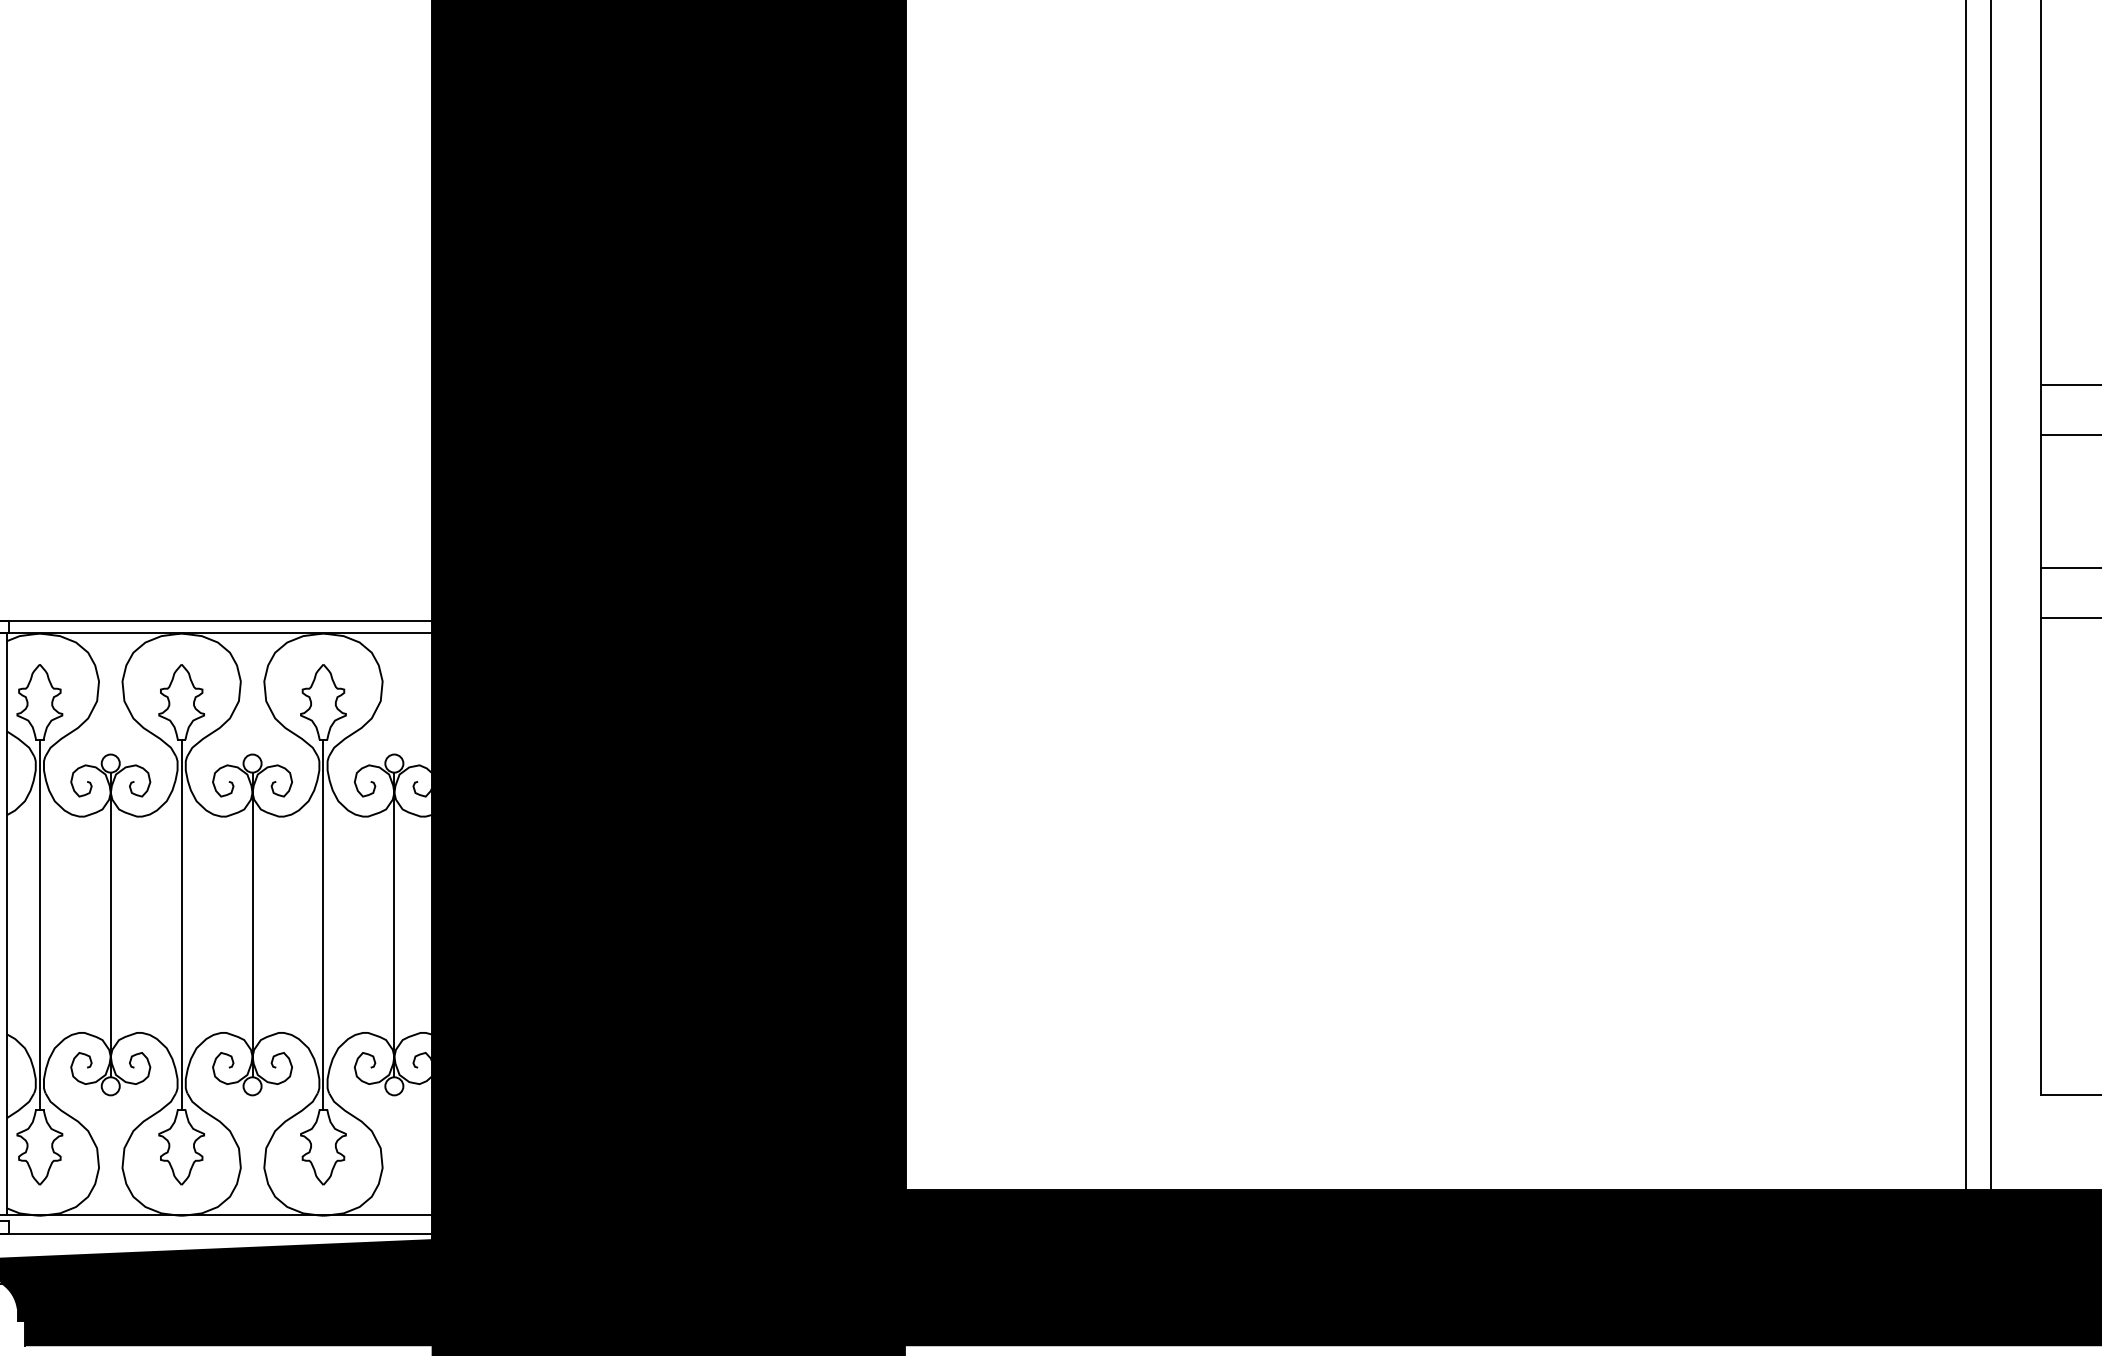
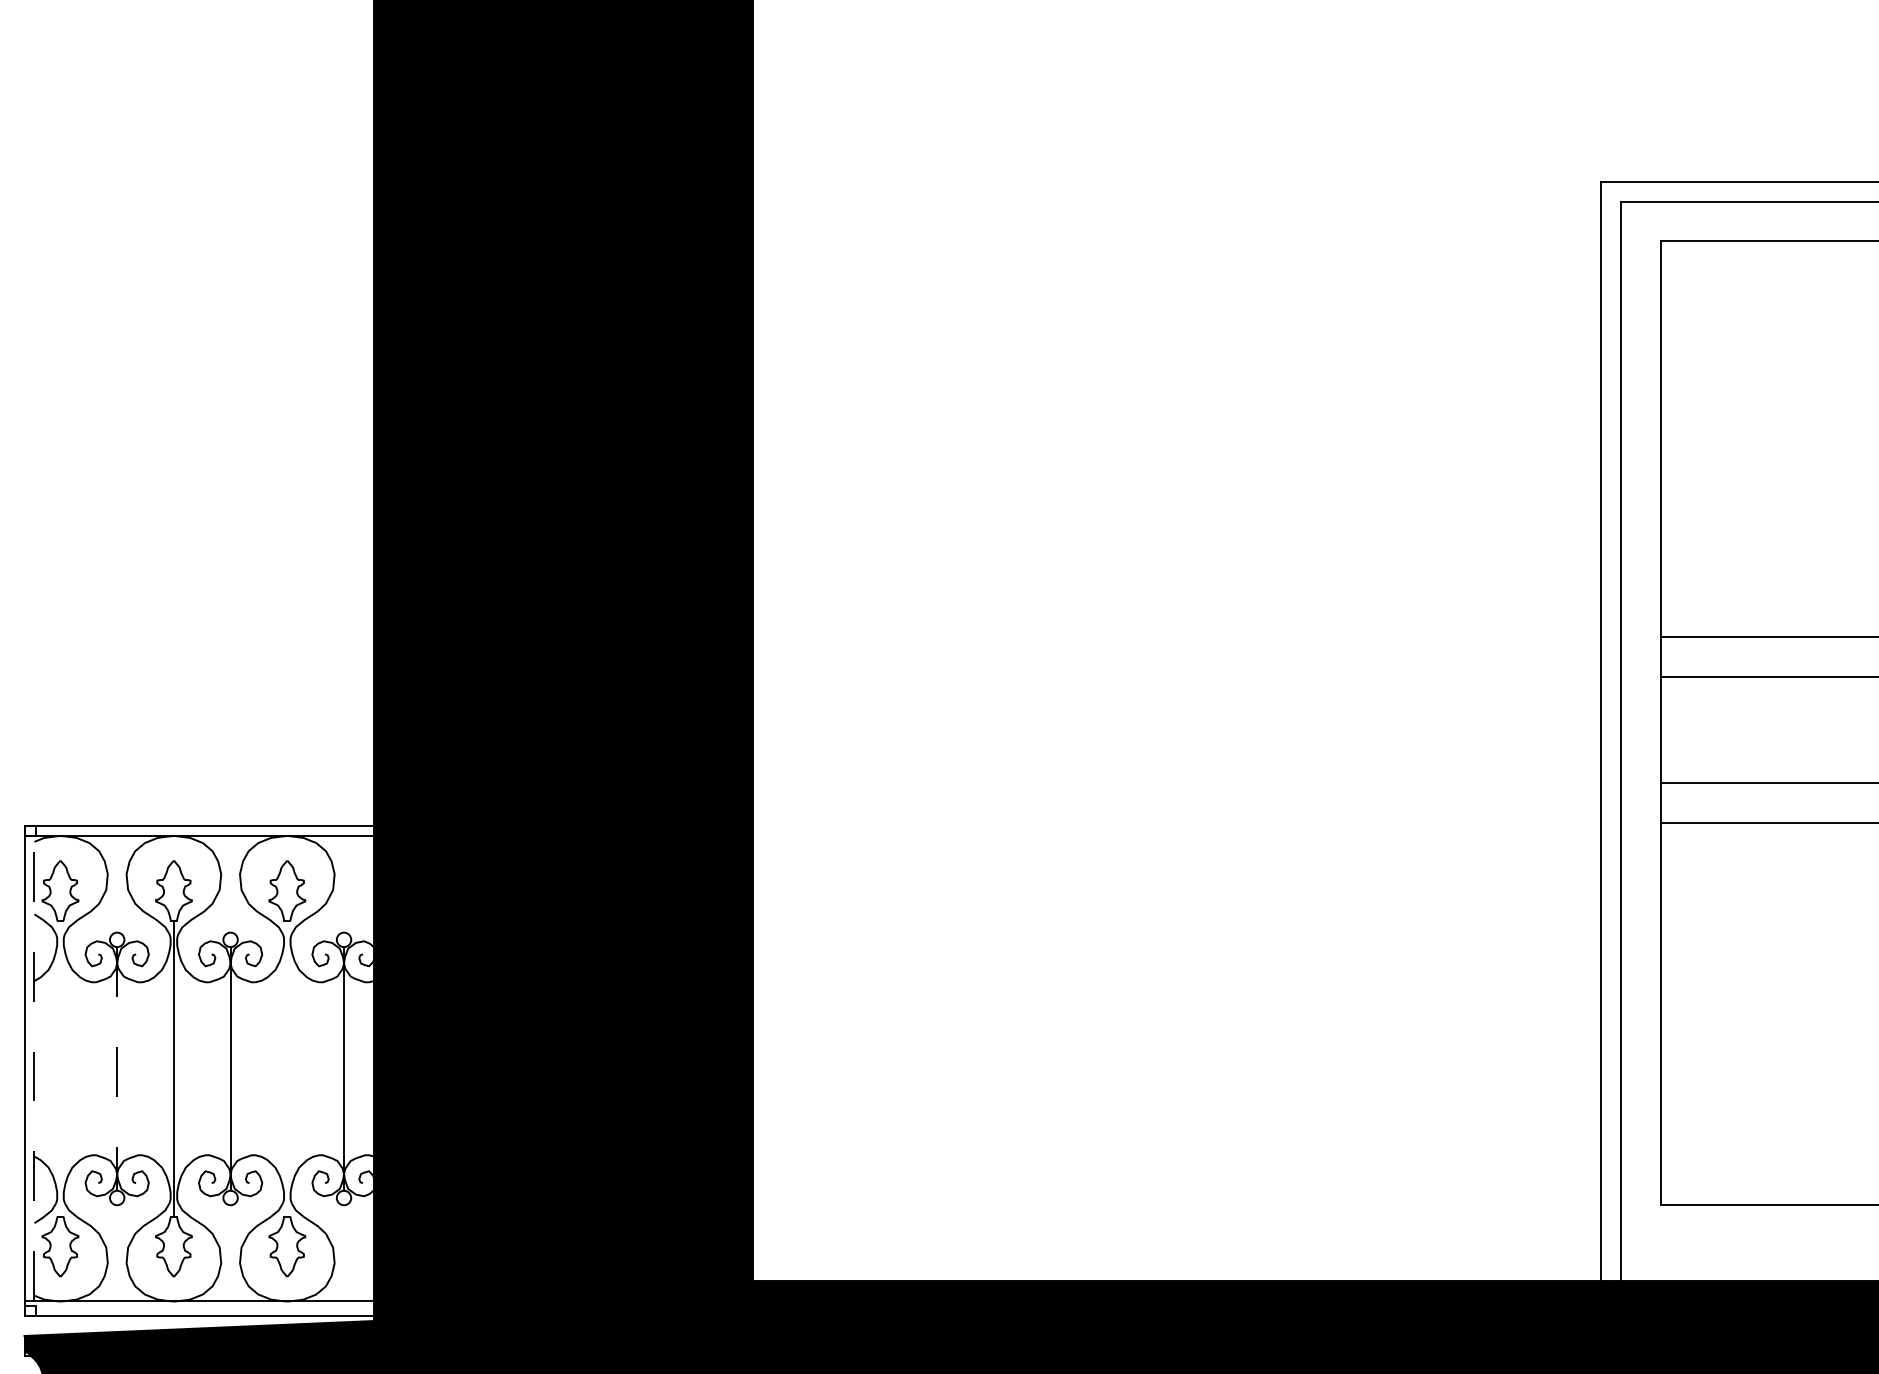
line: (7, 924) -> (34, 1068), solid -> dashed
line: (39, 924) -> (60, 1068), removed
line: (111, 924) -> (117, 1068), solid -> dashed
line: (323, 924) -> (287, 1068), removed

